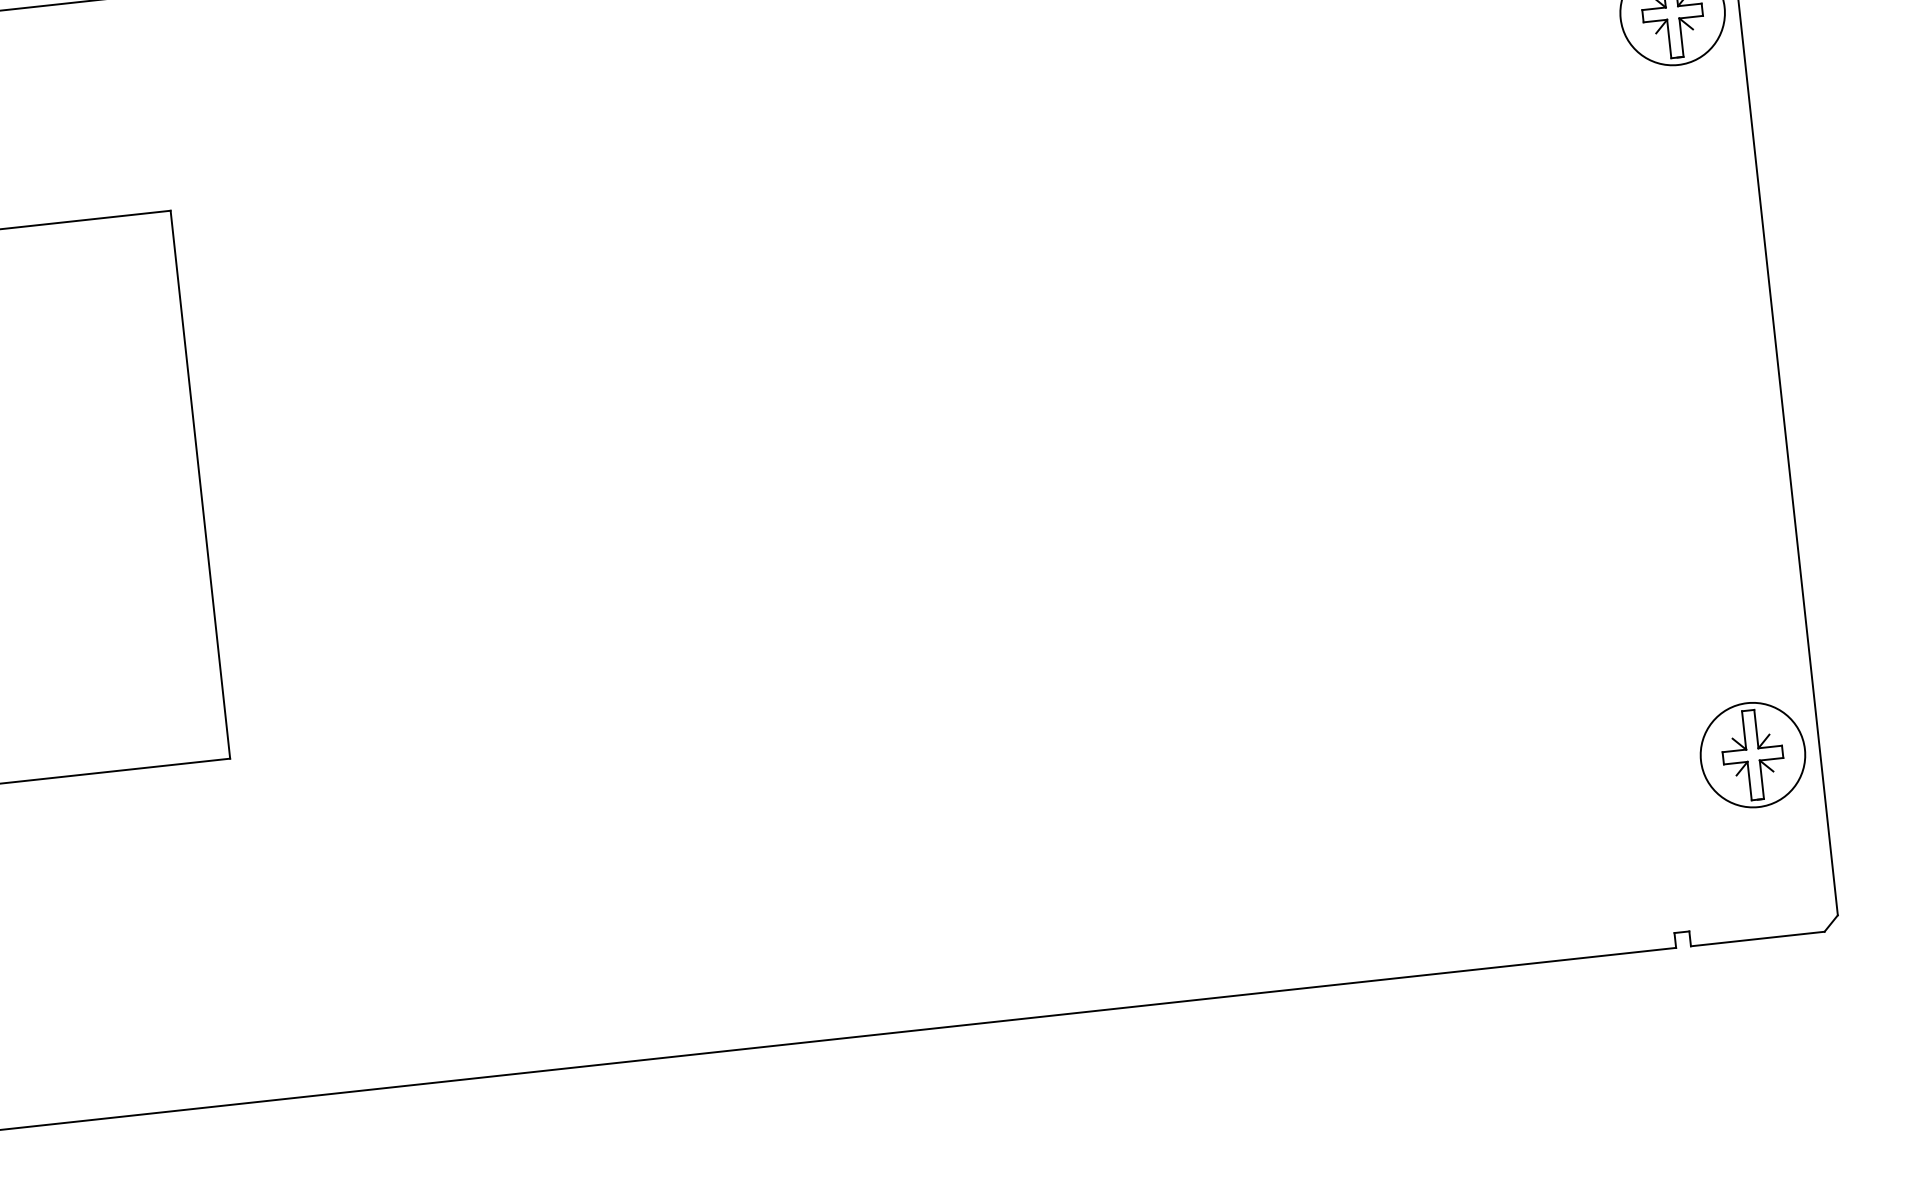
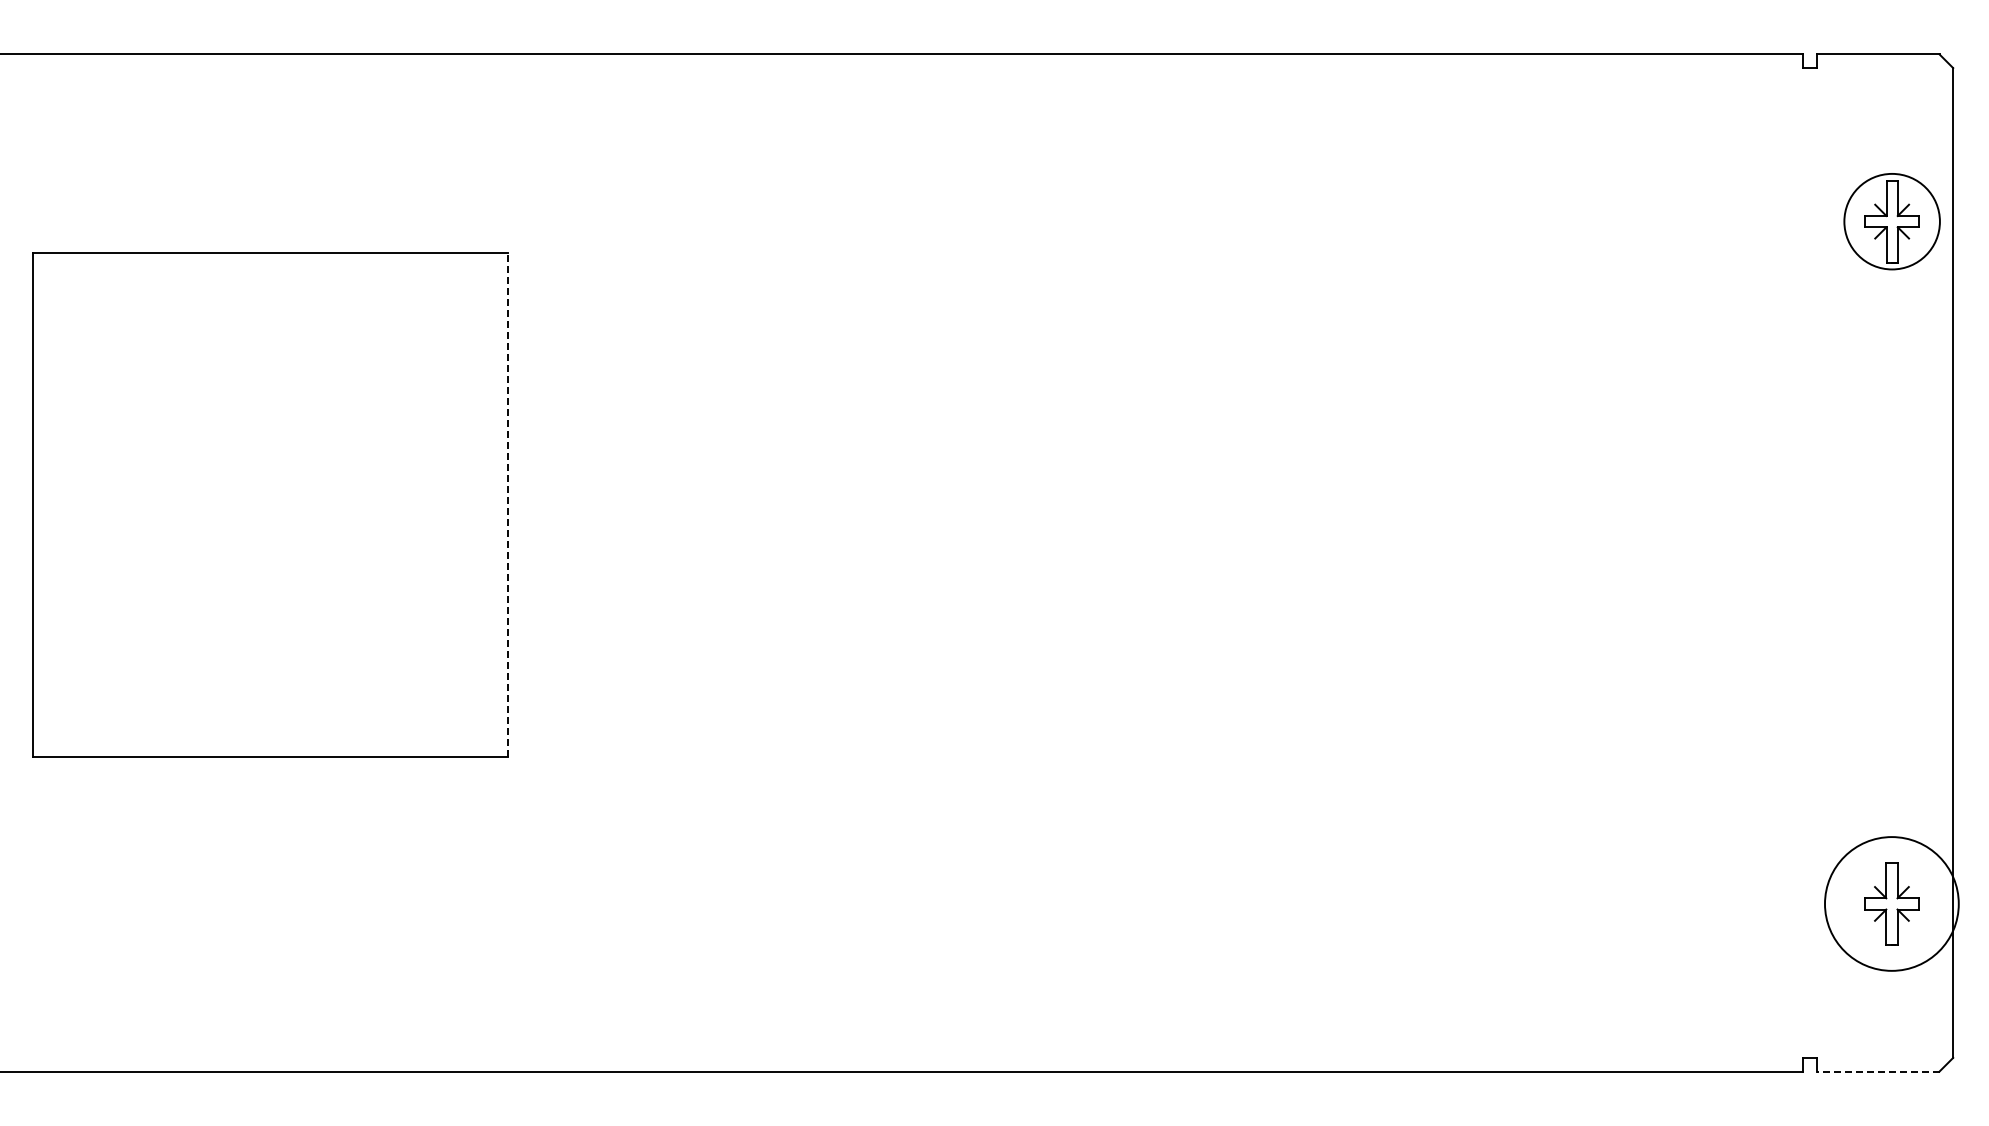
line: (200, 484) -> (507, 504), solid -> dashed
circle: (1752, 754) -> (1891, 903), size x1.4
line: (1757, 939) -> (1877, 1071), solid -> dashed

